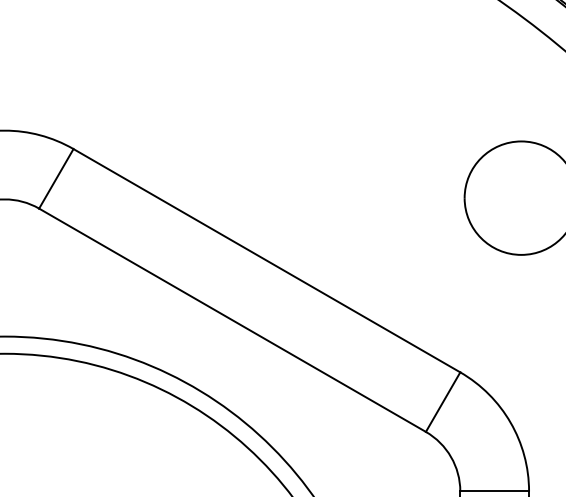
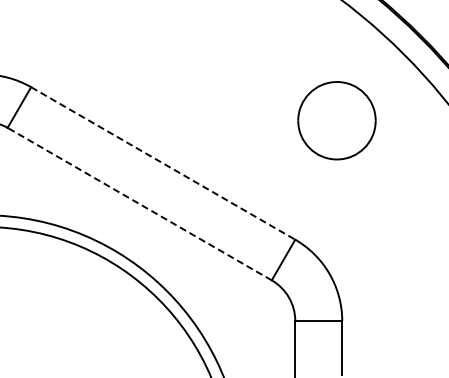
line: (267, 260) -> (163, 163), solid -> dashed
line: (232, 319) -> (139, 203), solid -> dashed

